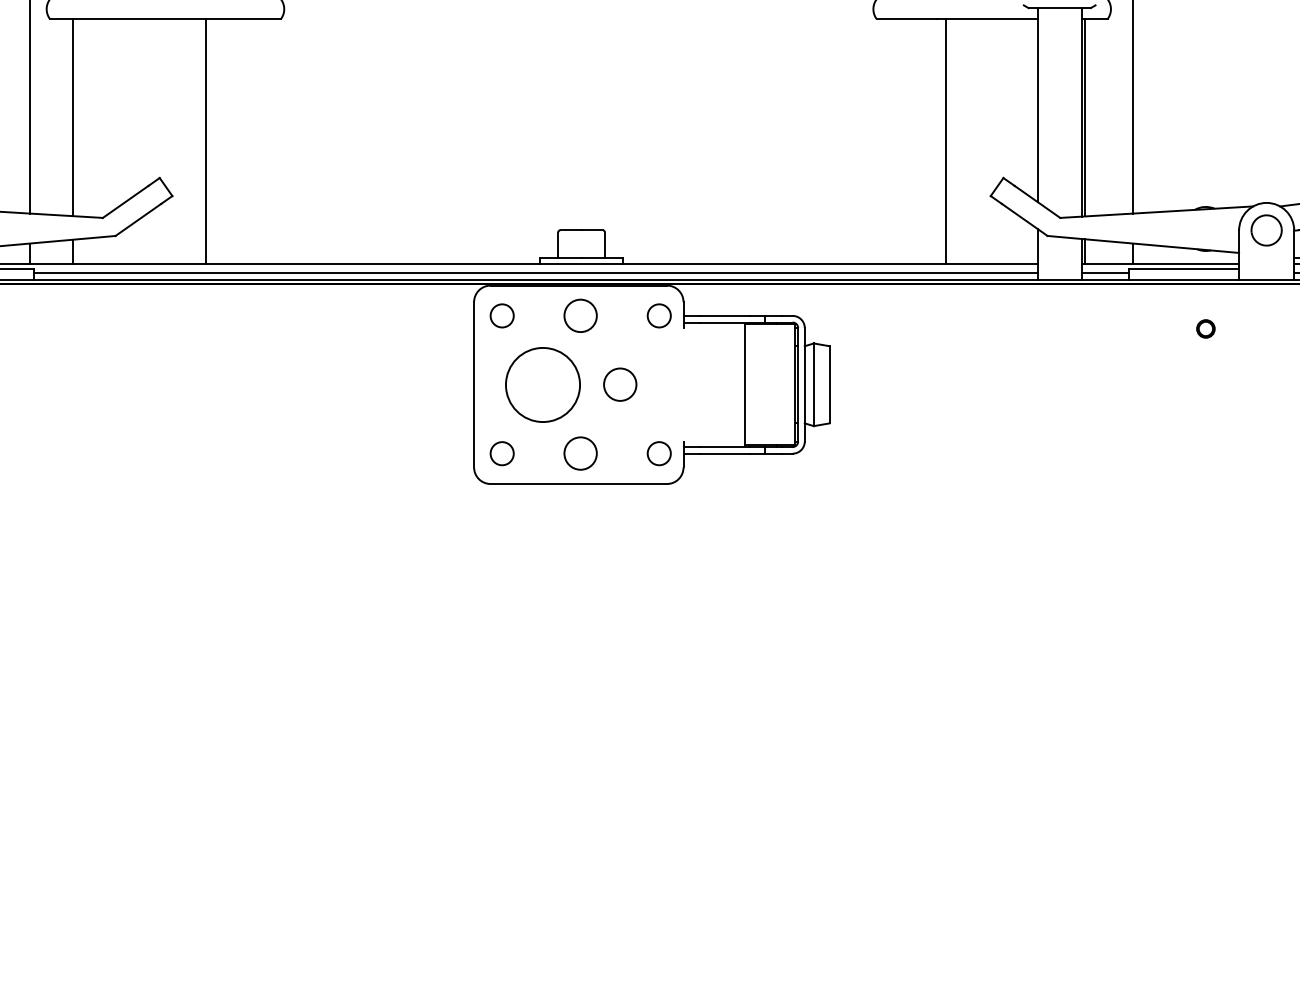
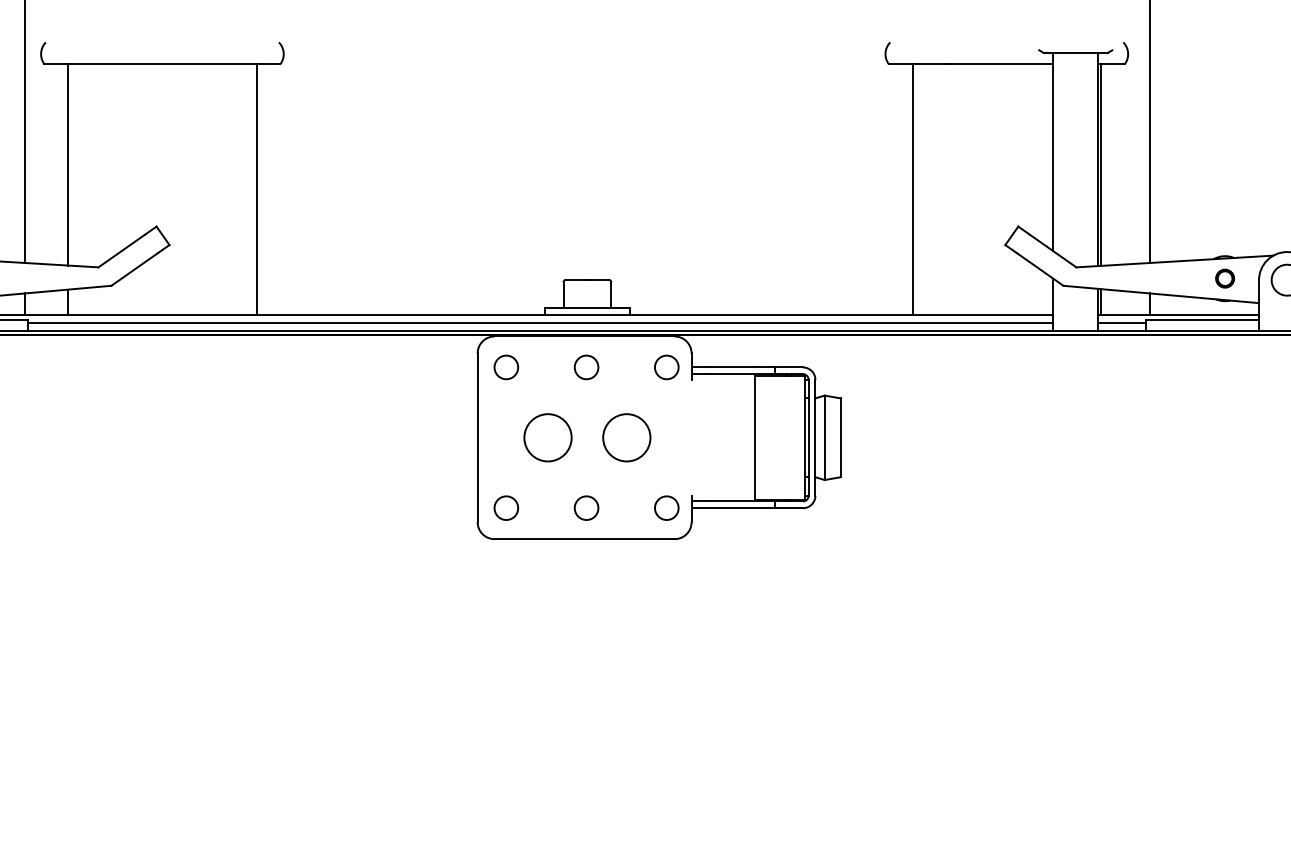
line: (205, 141) -> (256, 189), moved
line: (945, 141) -> (912, 189), moved
circle: (580, 315) -> (586, 367), size x0.71
circle: (1205, 328) -> (1224, 278), moved
circle: (542, 384) -> (547, 437), size x0.62
circle: (620, 384) -> (627, 437), size x1.43
circle: (580, 453) -> (586, 507), size x0.71

